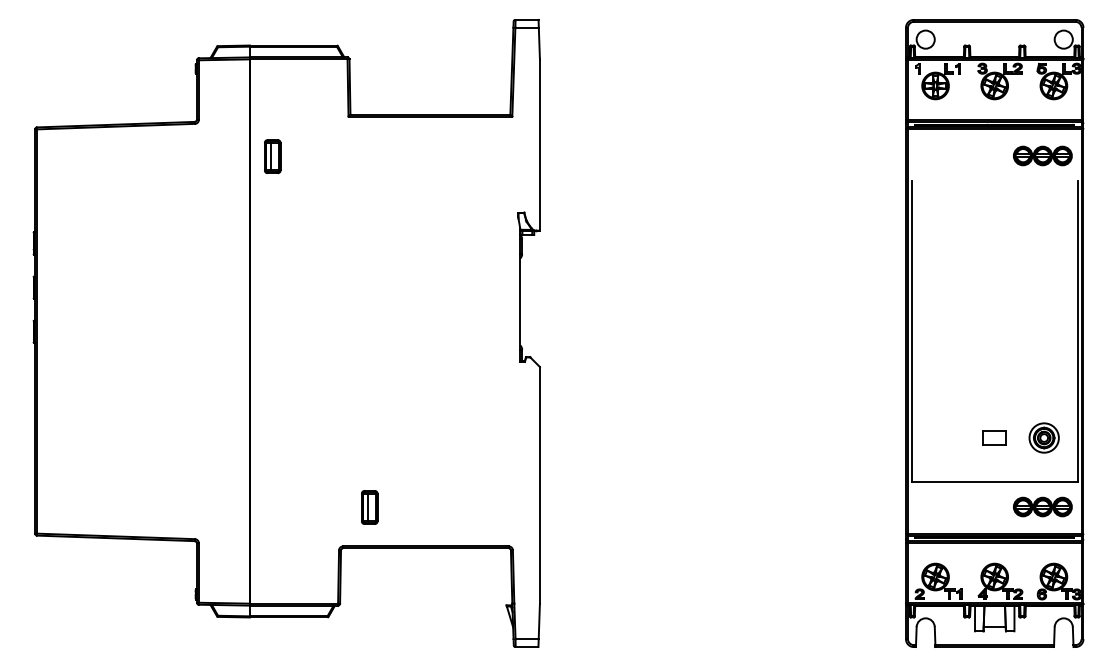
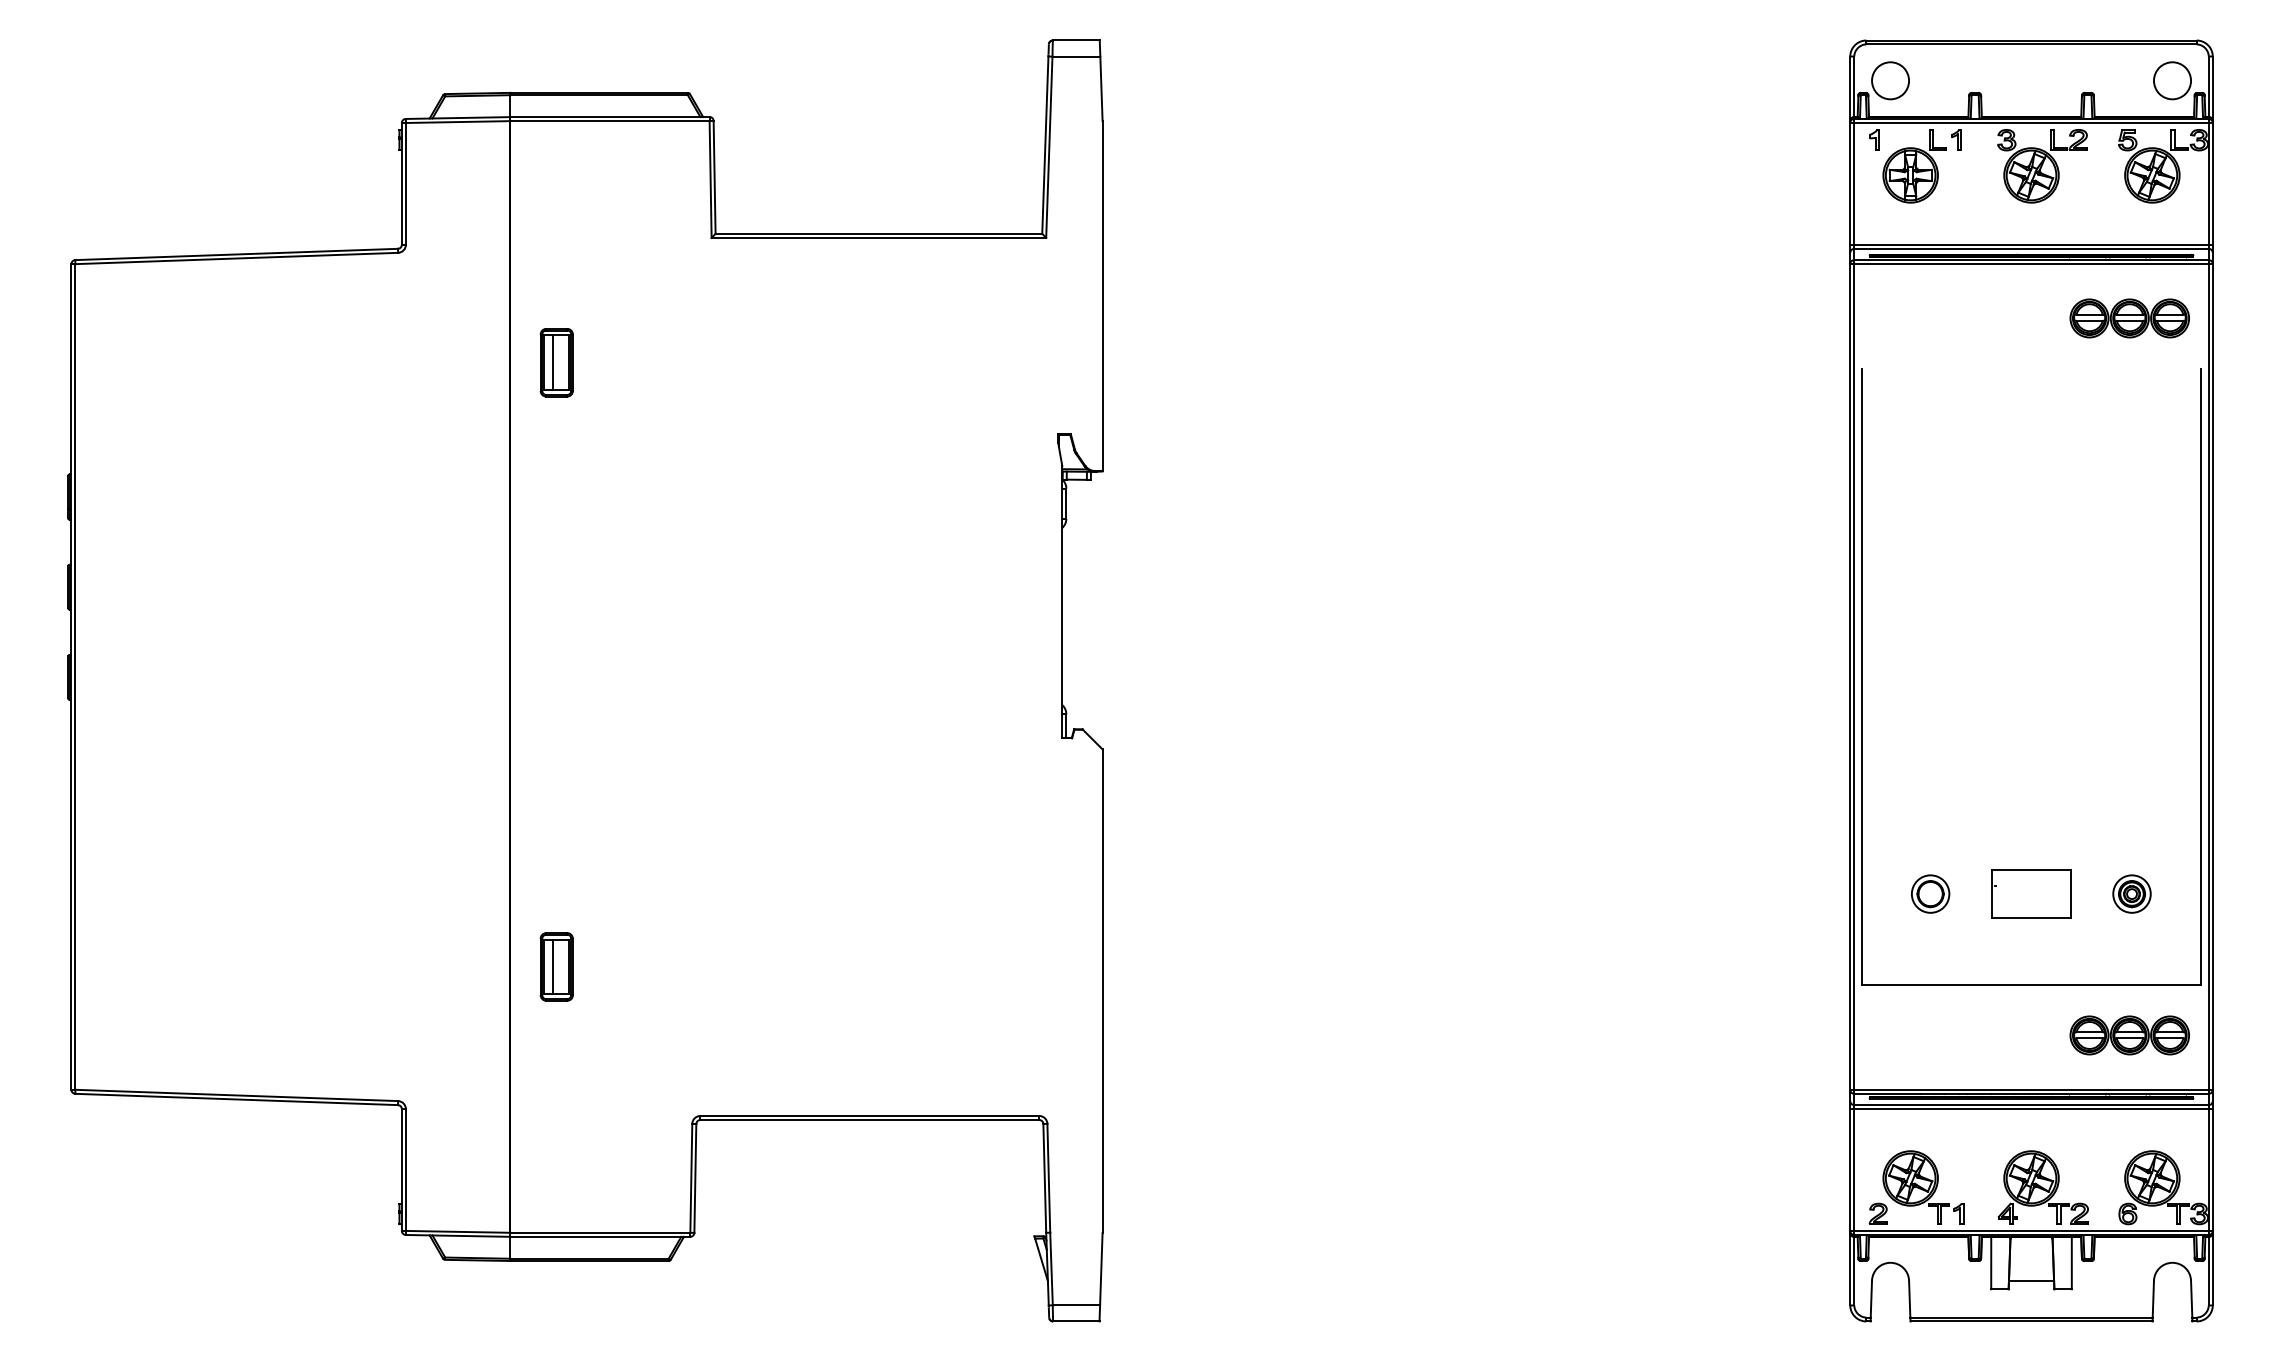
part: (272, 156) -> (556, 362), moved
part: (945, 437) -> (1930, 893), added
part: (994, 437) -> (2031, 893), size x1.67
part: (1043, 437) -> (2131, 893), size x0.62
part: (369, 507) -> (556, 966), moved

